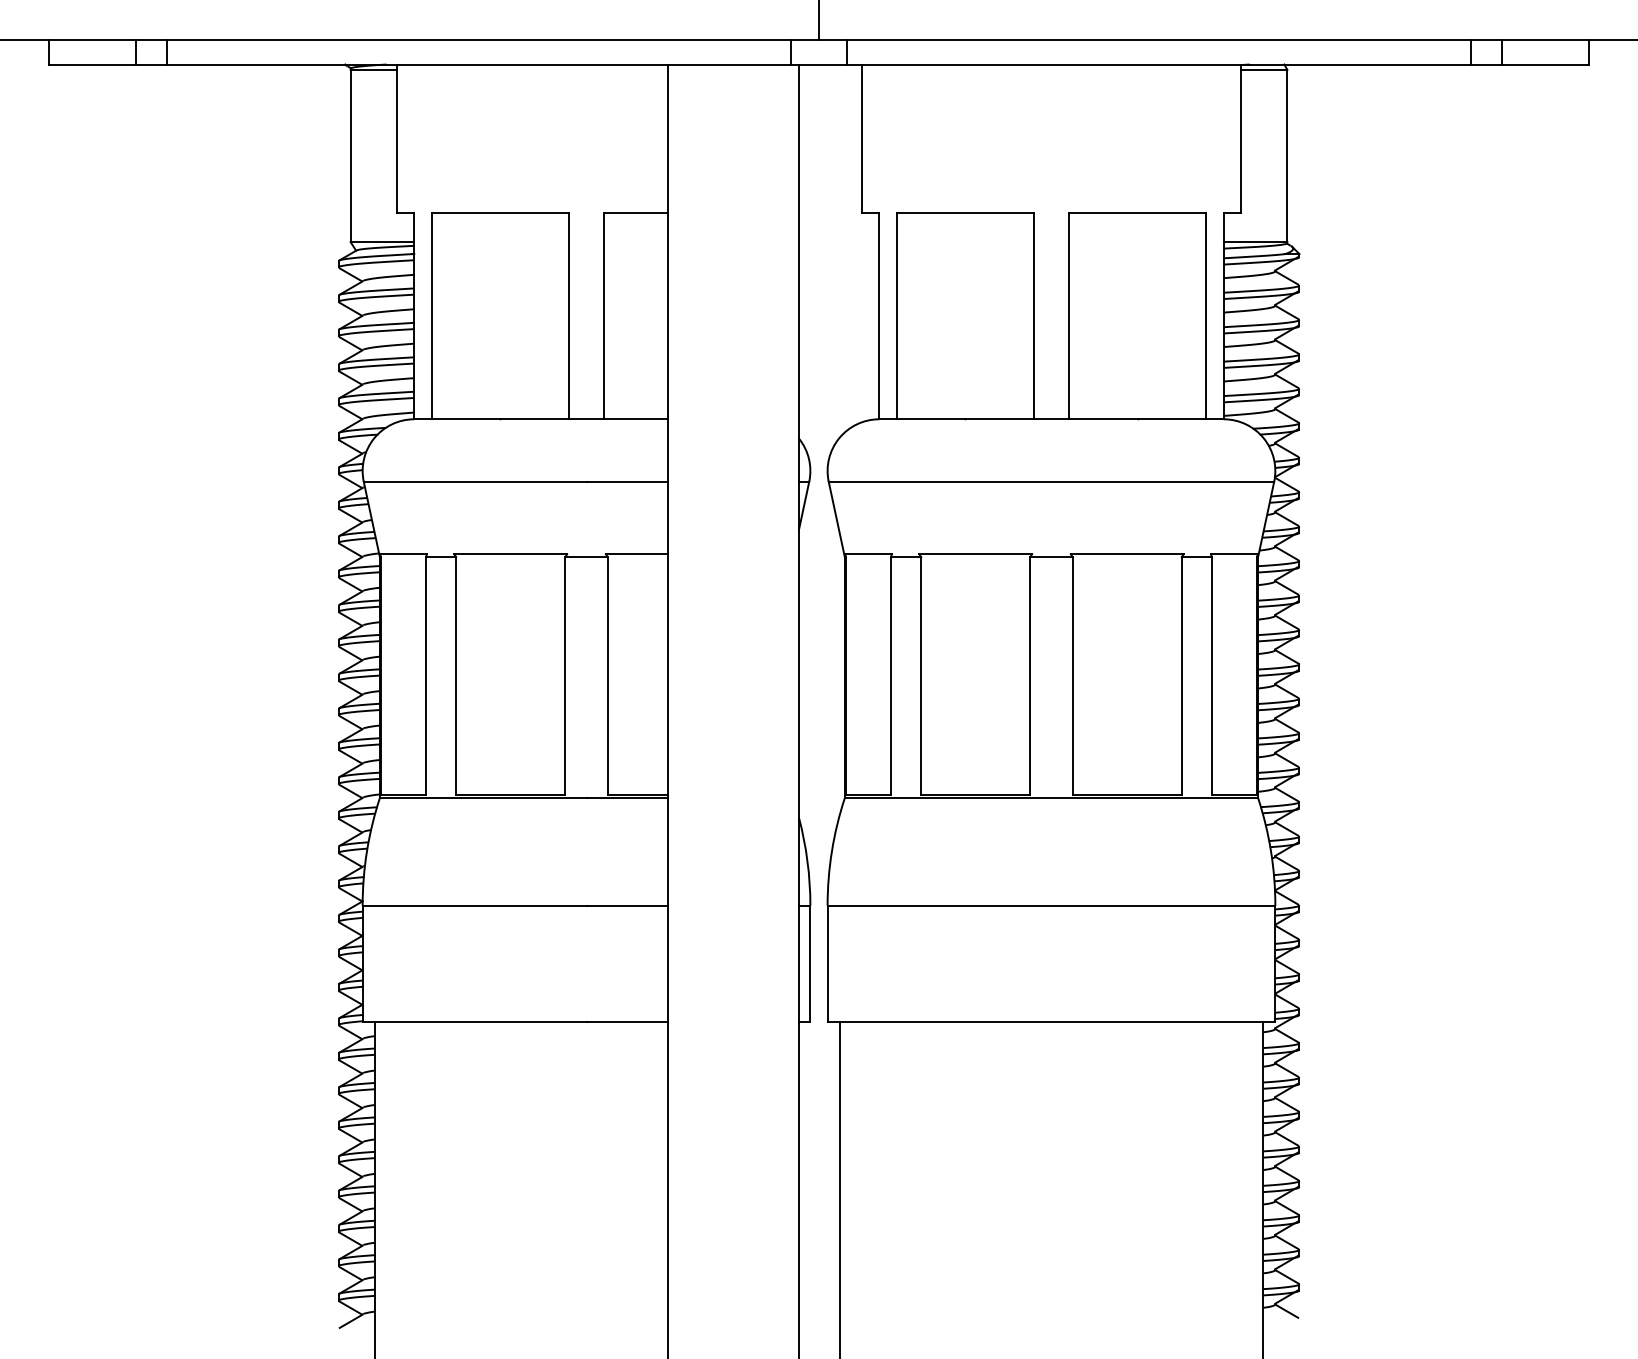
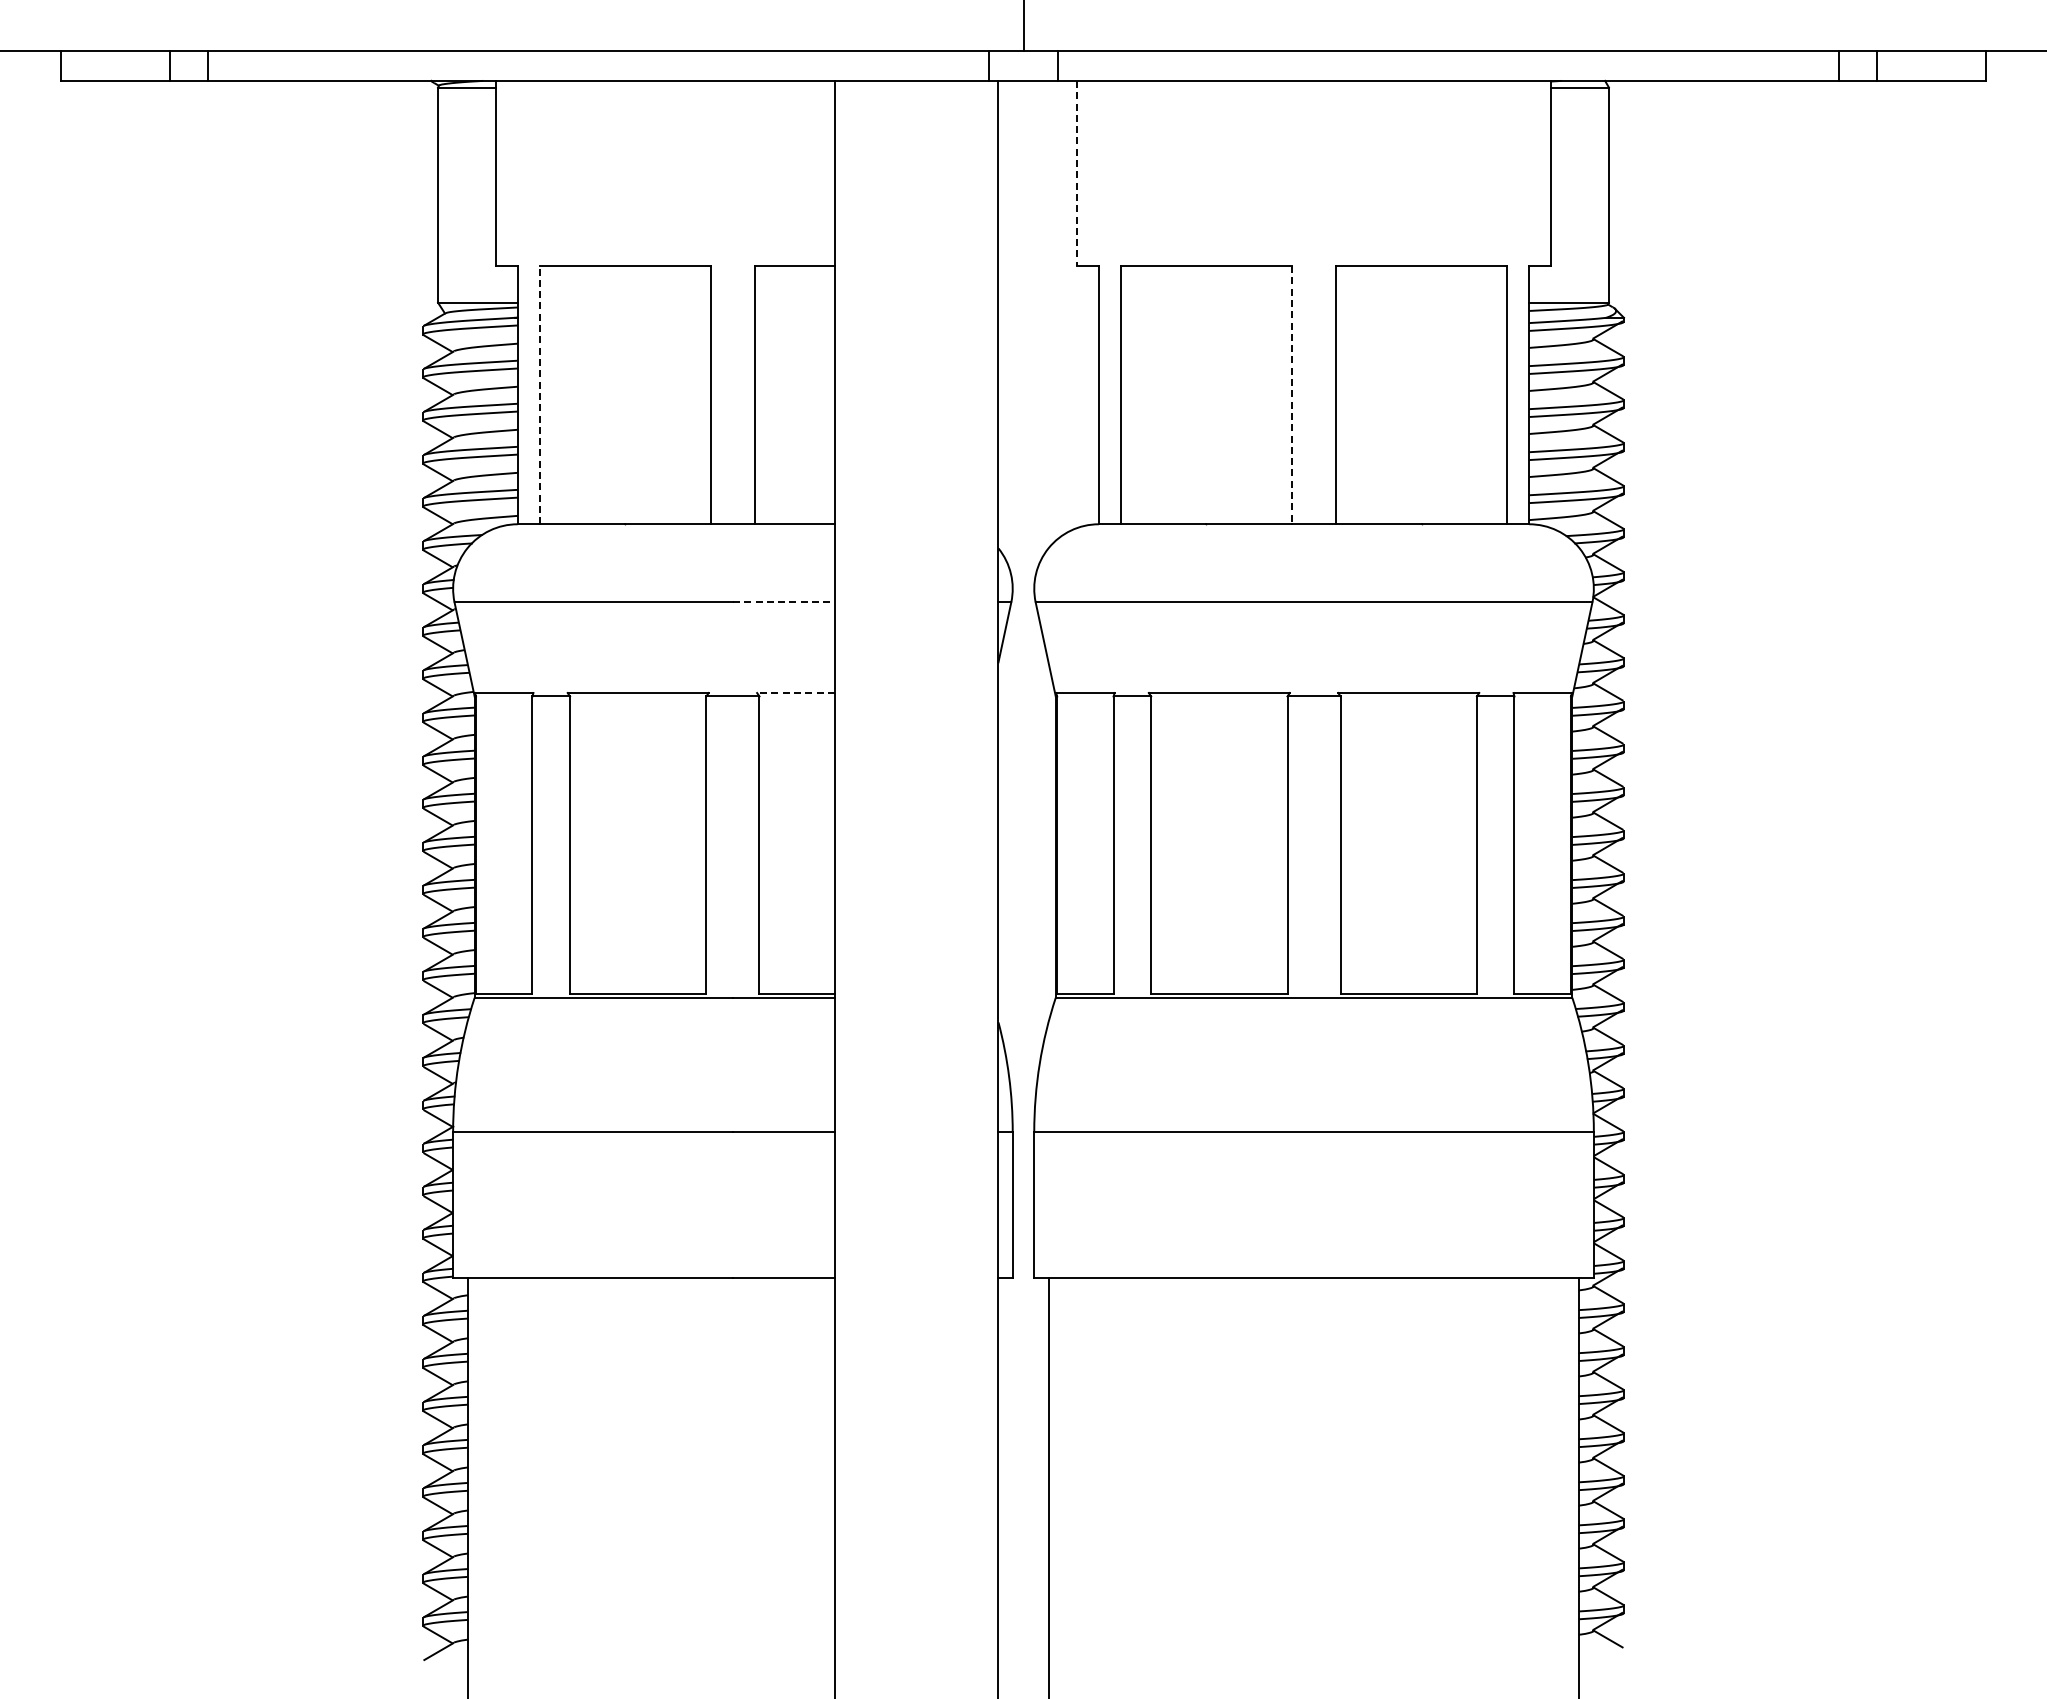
line: (862, 138) -> (1077, 173), solid -> dashed
line: (431, 315) -> (539, 394), solid -> dashed
line: (1033, 316) -> (1291, 395), solid -> dashed
line: (626, 481) -> (783, 602), solid -> dashed
line: (637, 554) -> (796, 693), solid -> dashed

